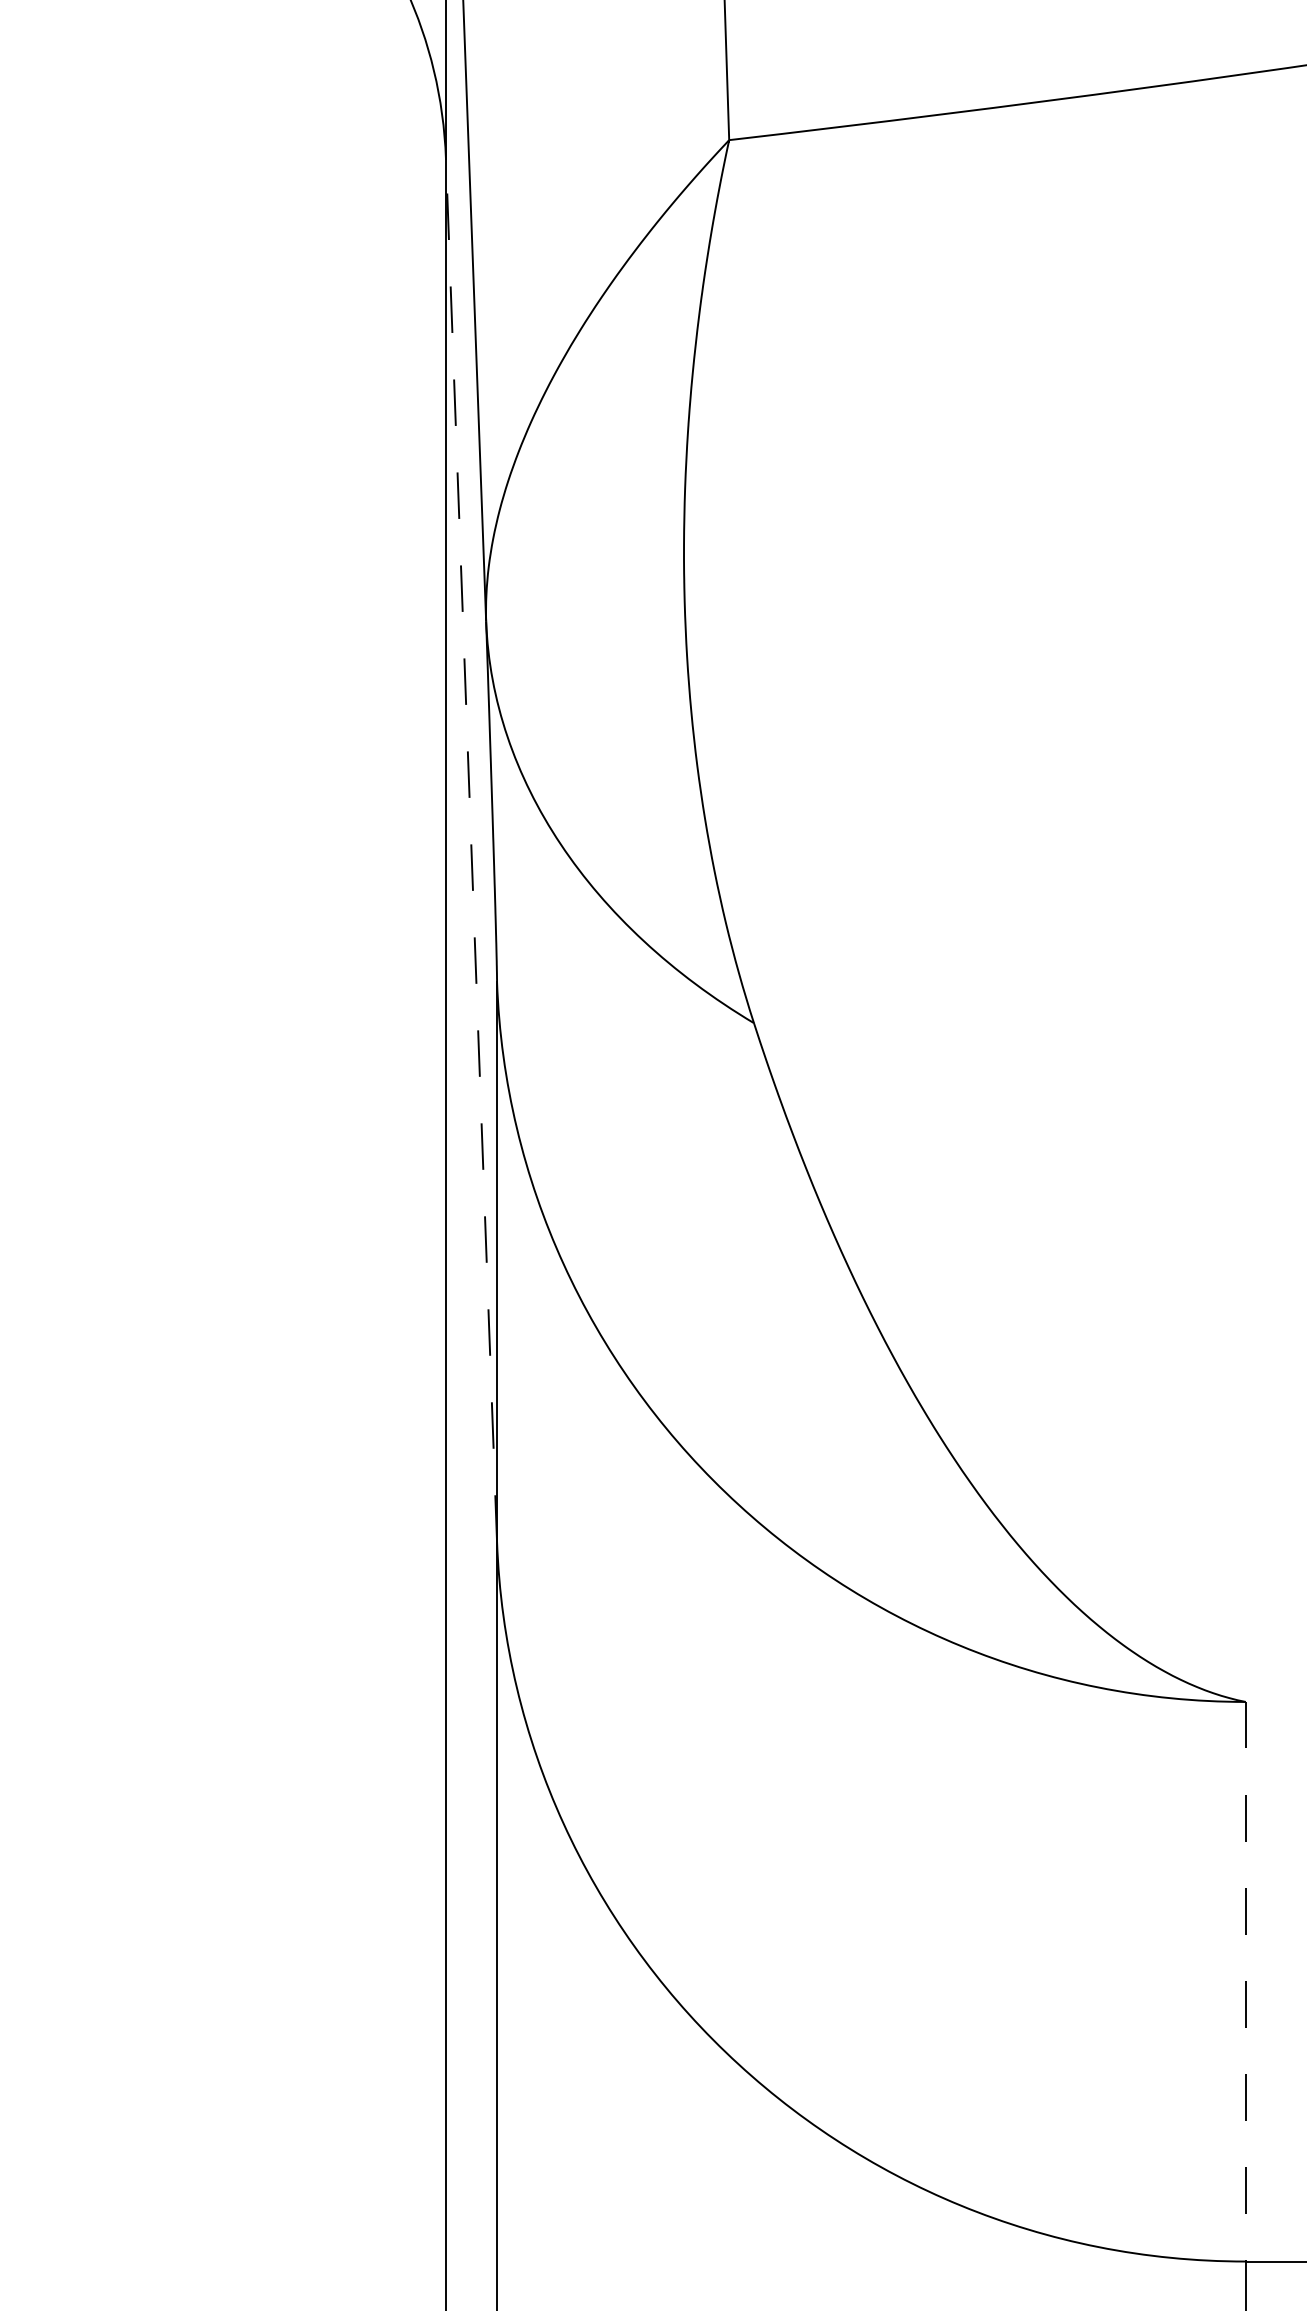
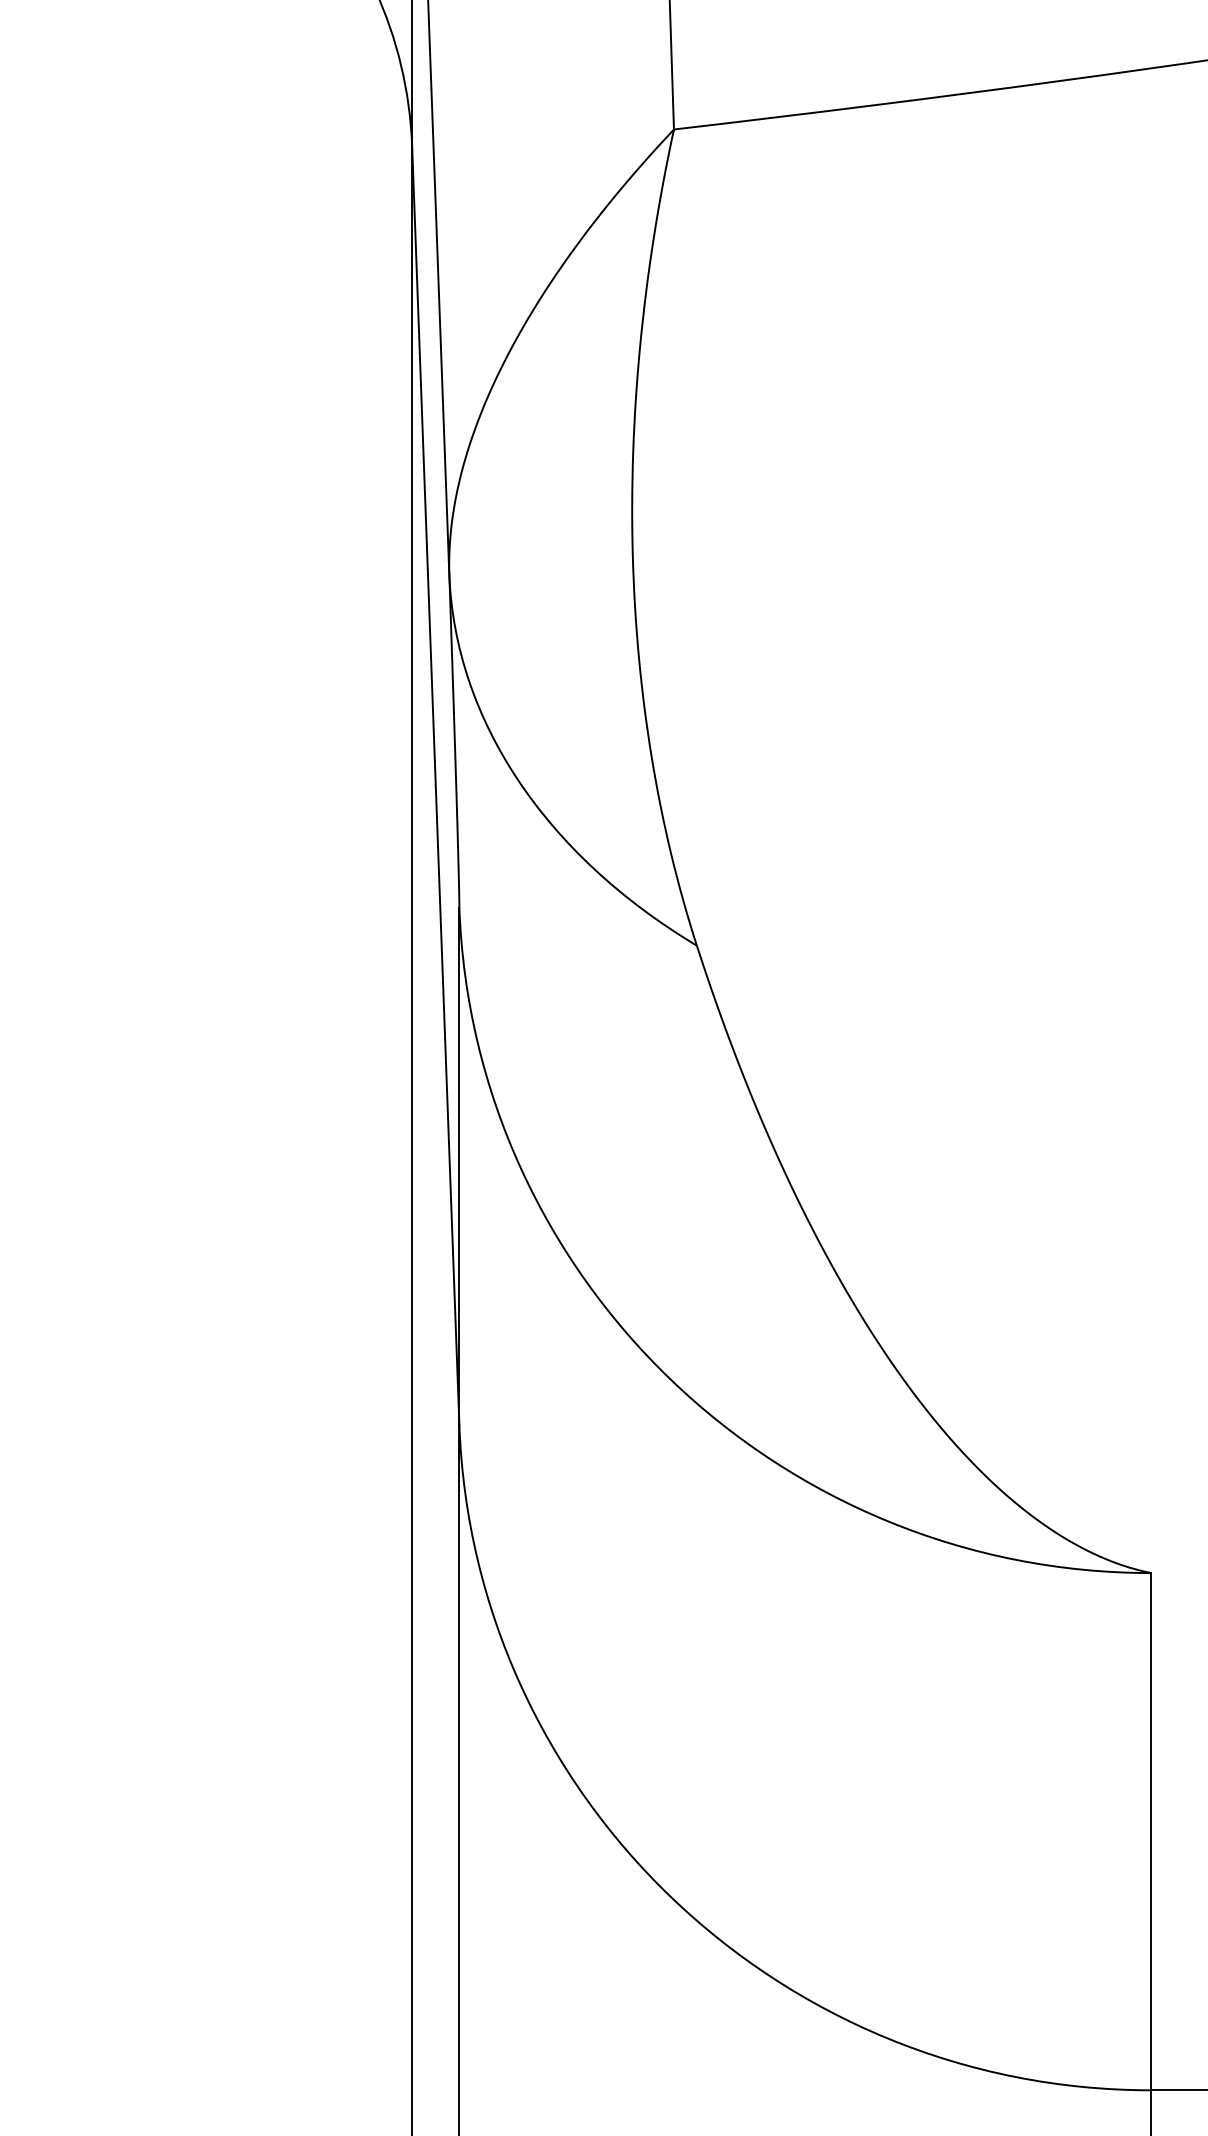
line: (471, 849) -> (435, 785), dashed -> solid
line: (1245, 1981) -> (1151, 1831), dashed -> solid

